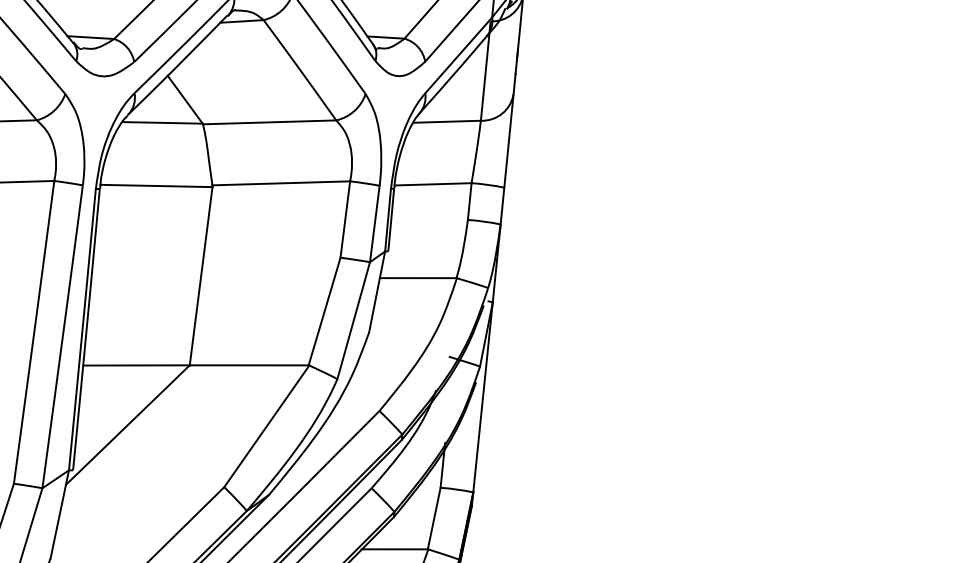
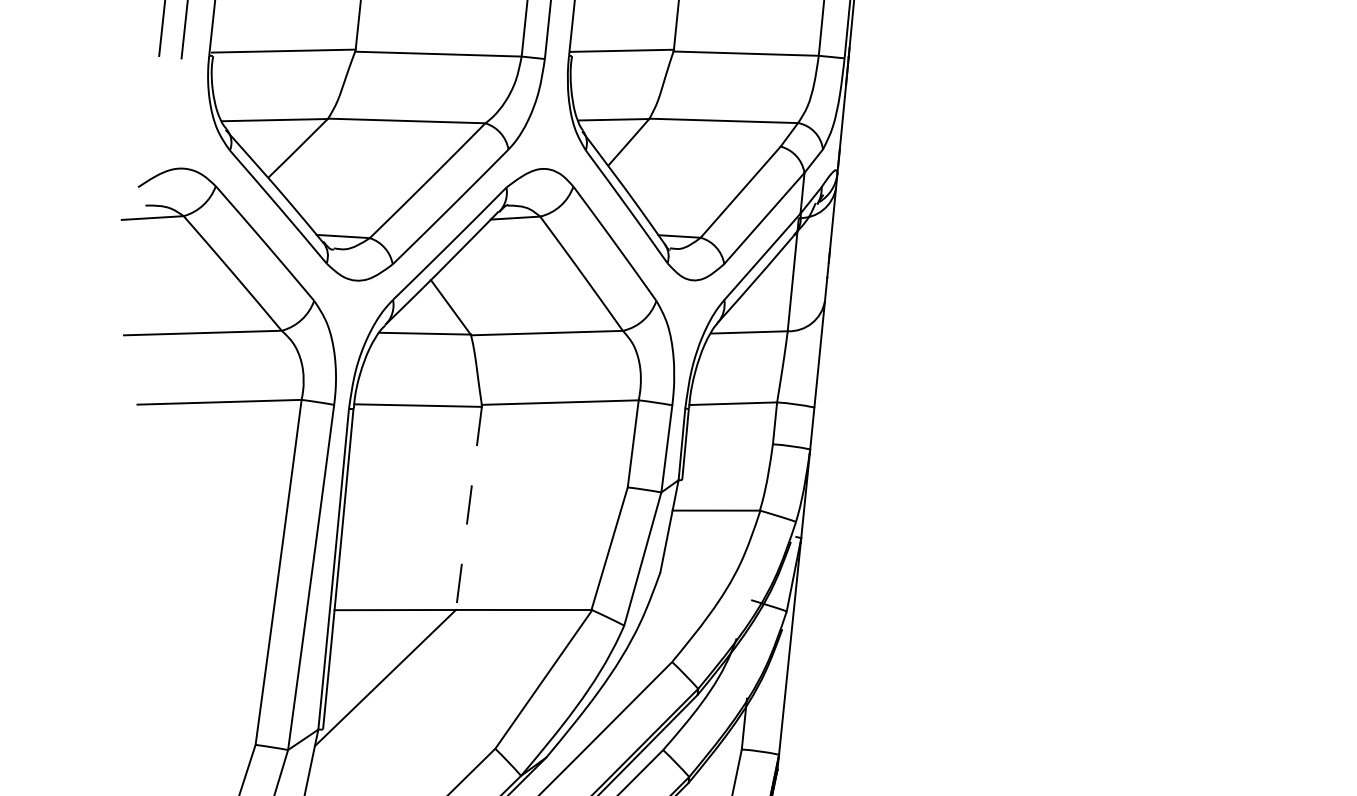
line: (200, 276) -> (468, 508), solid -> dashed

